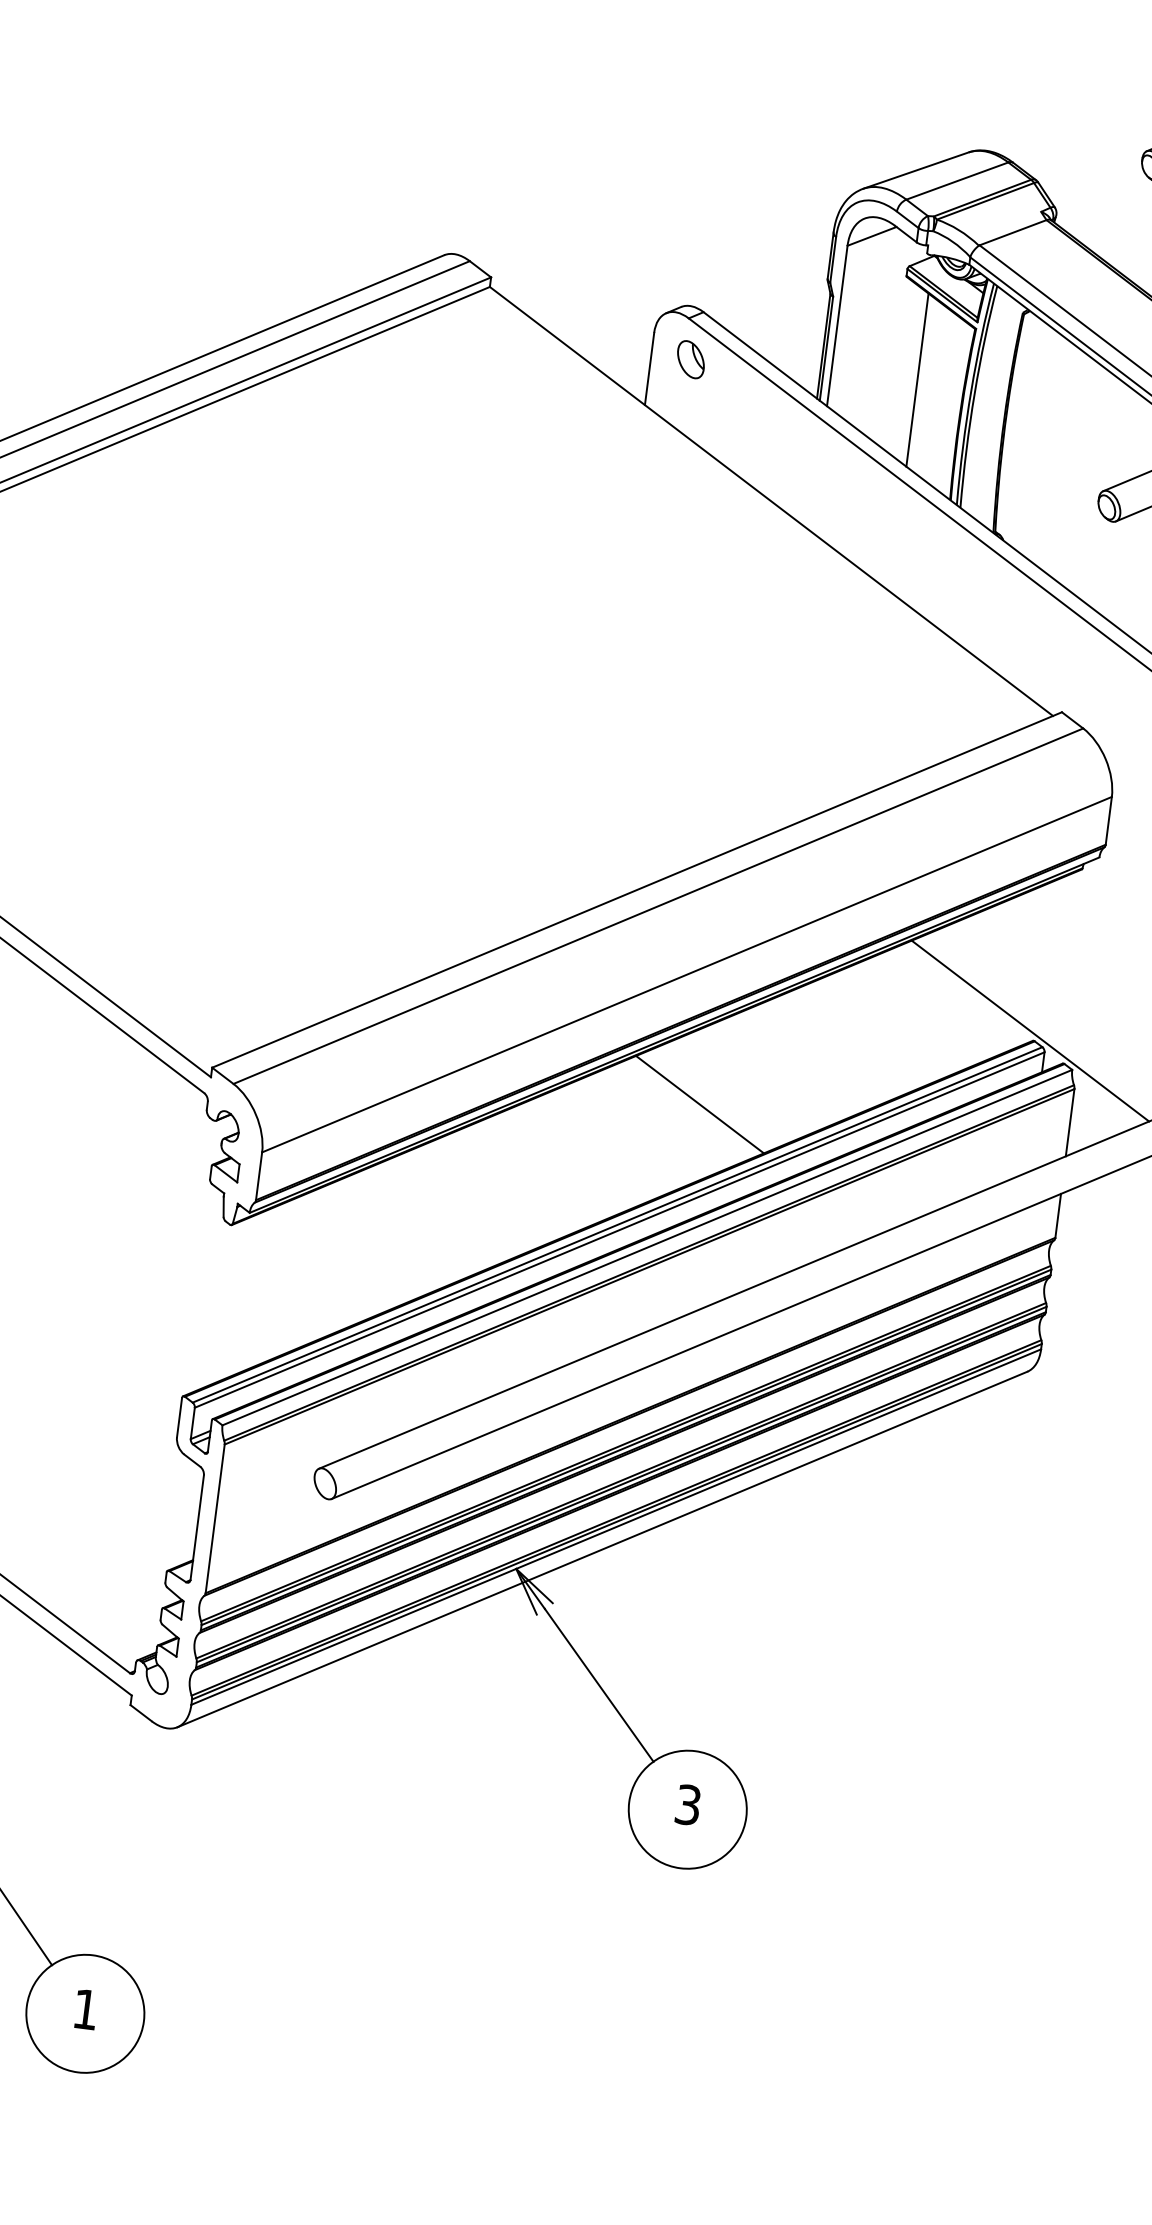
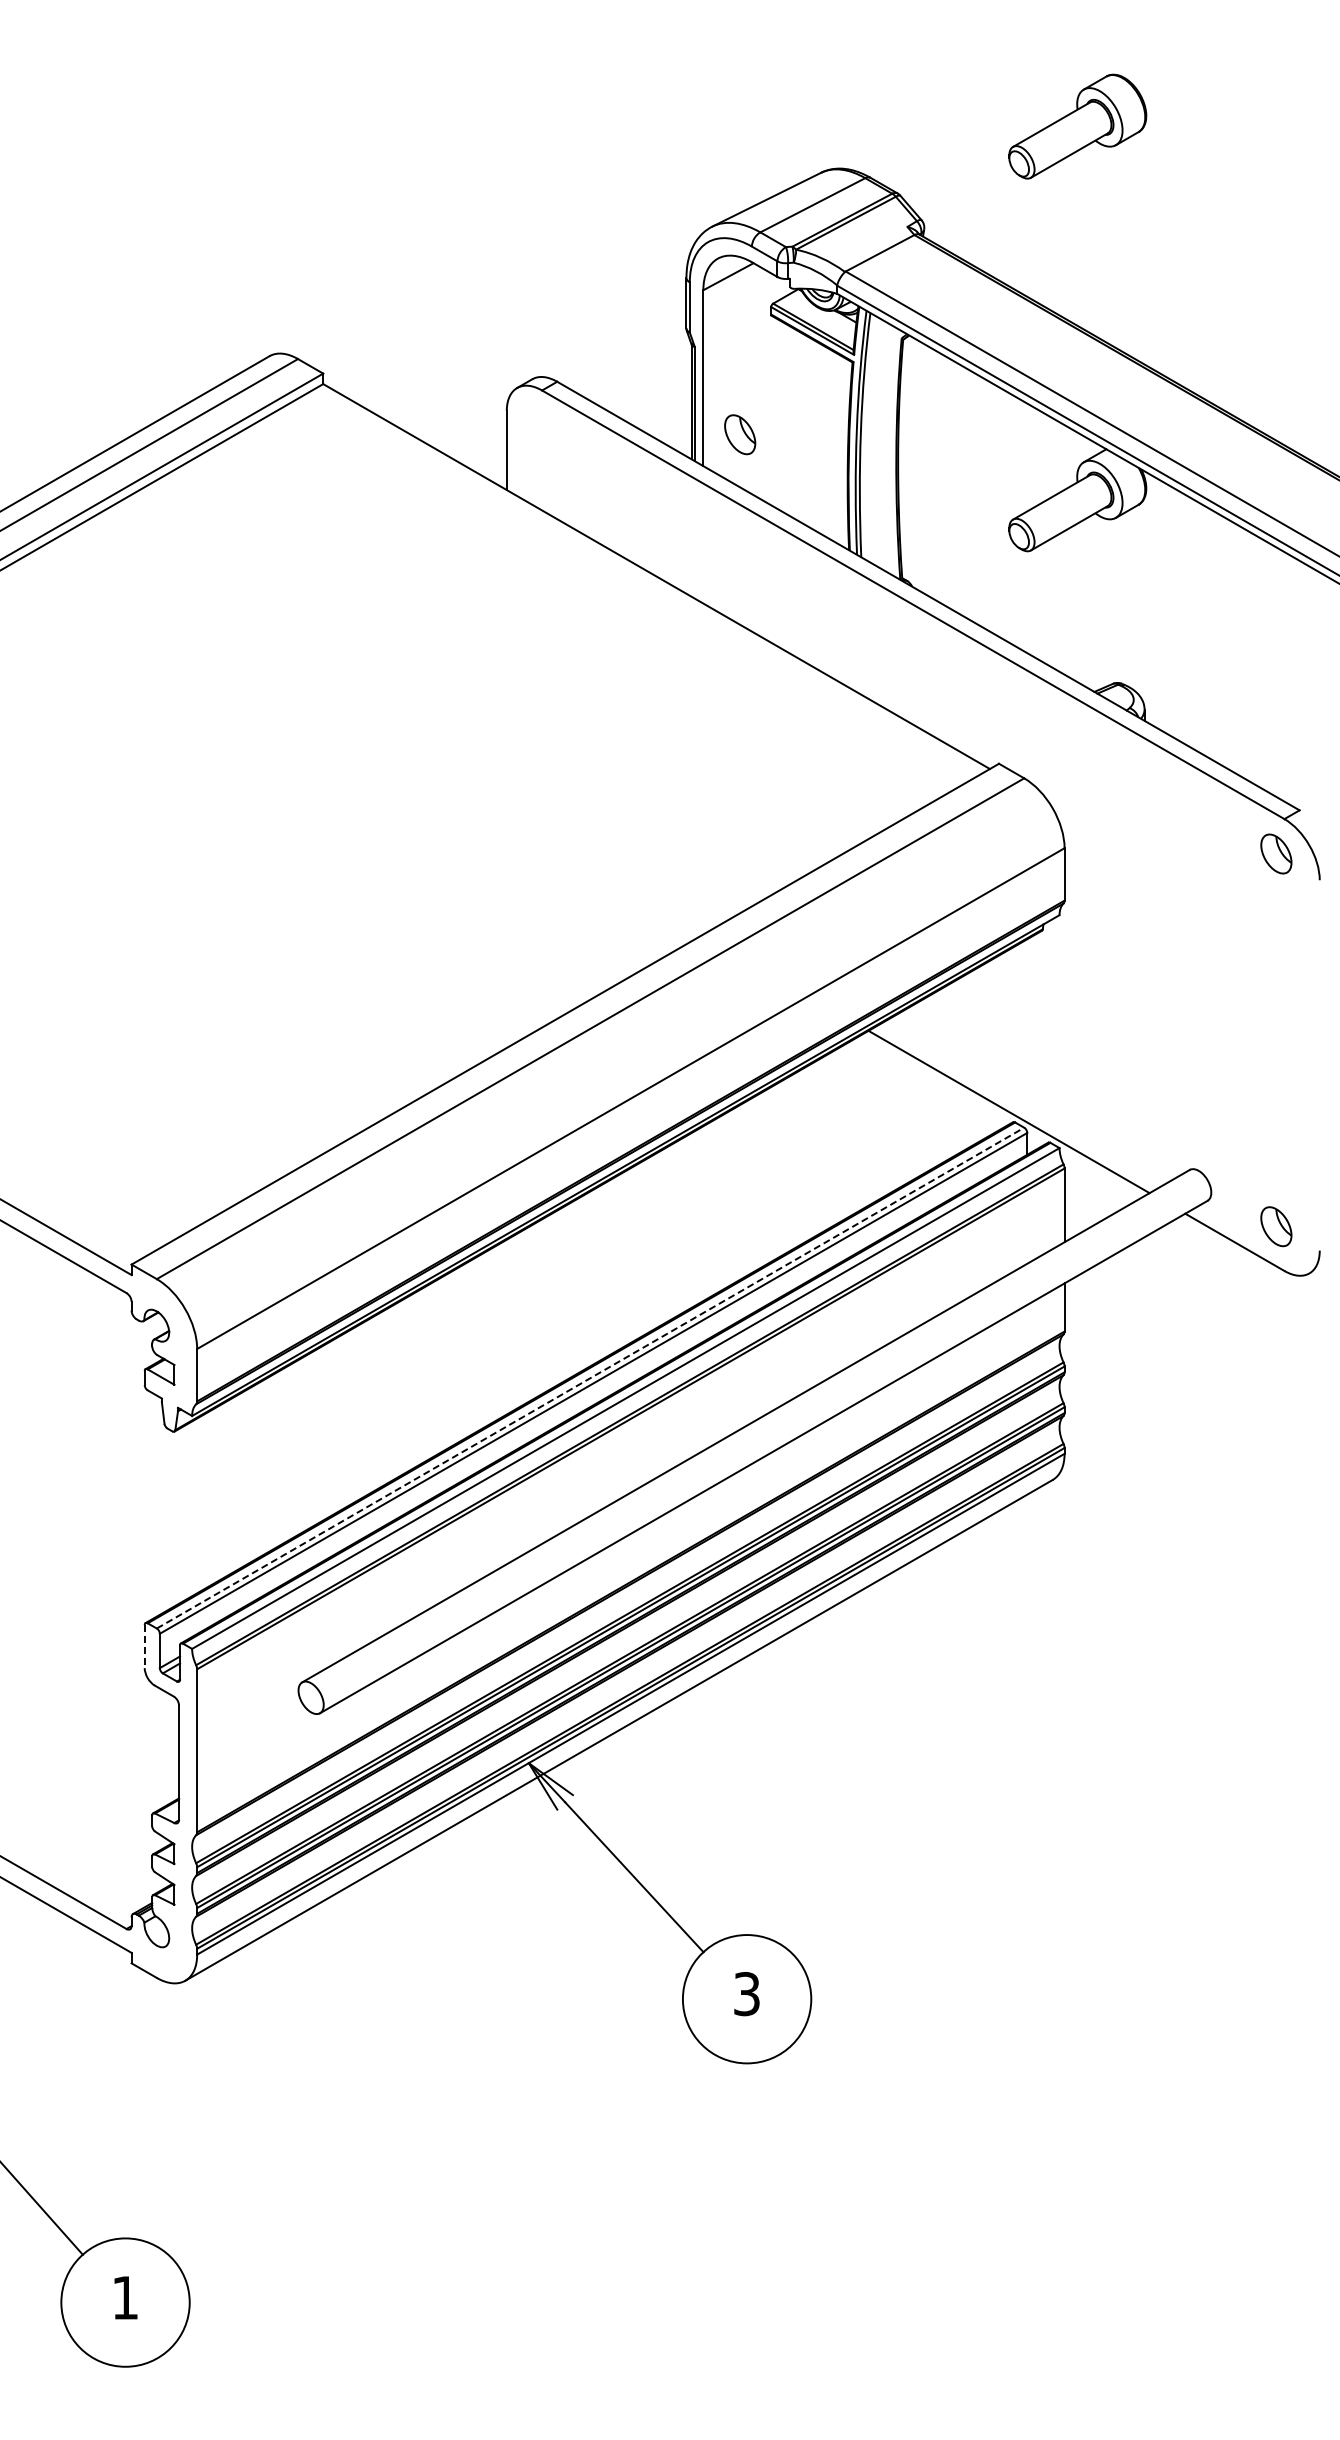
part: (691, 359) -> (740, 434), moved
line: (917, 380) -> (797, 425), removed
line: (699, 1104) -> (662, 1236), removed
line: (617, 1225) -> (590, 1378), solid -> dashed
line: (179, 1417) -> (144, 1646), solid -> dashed

